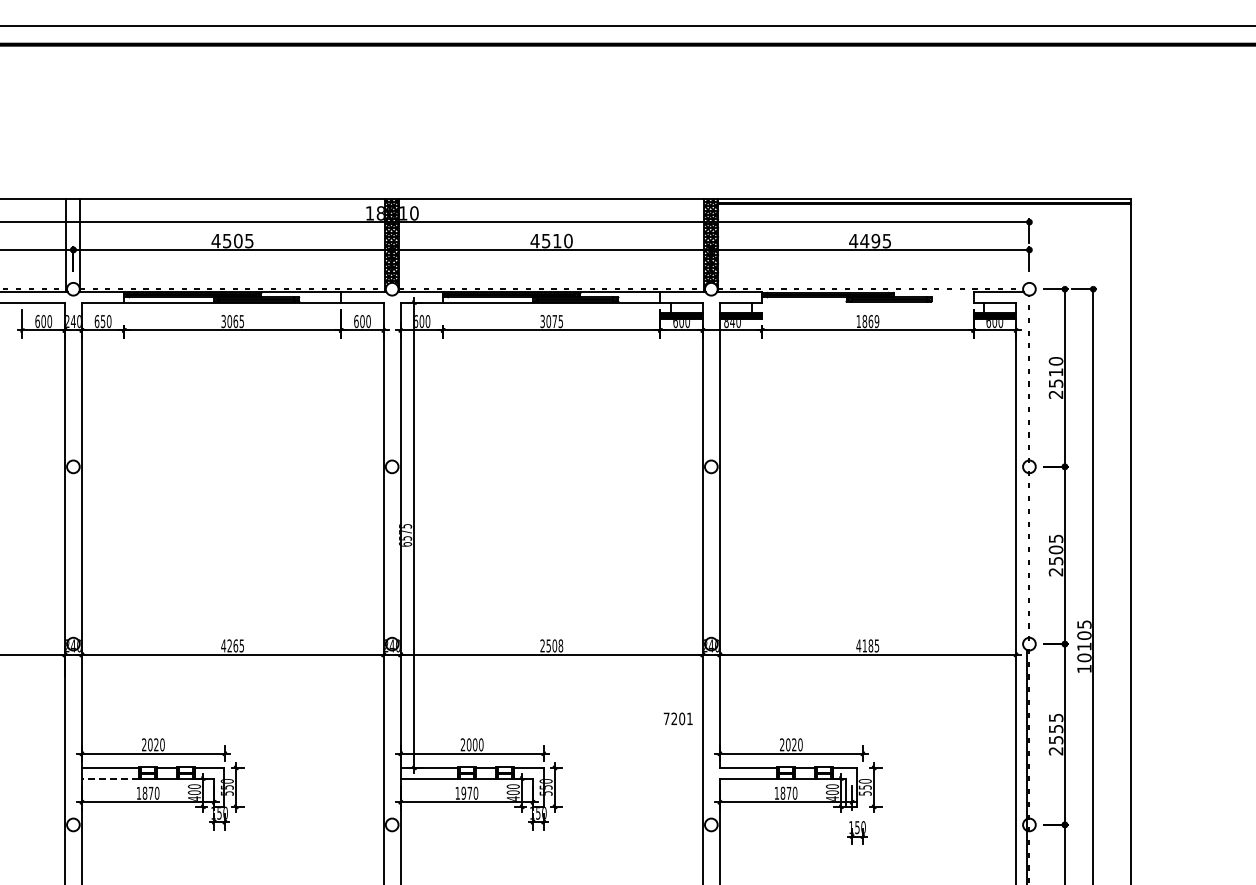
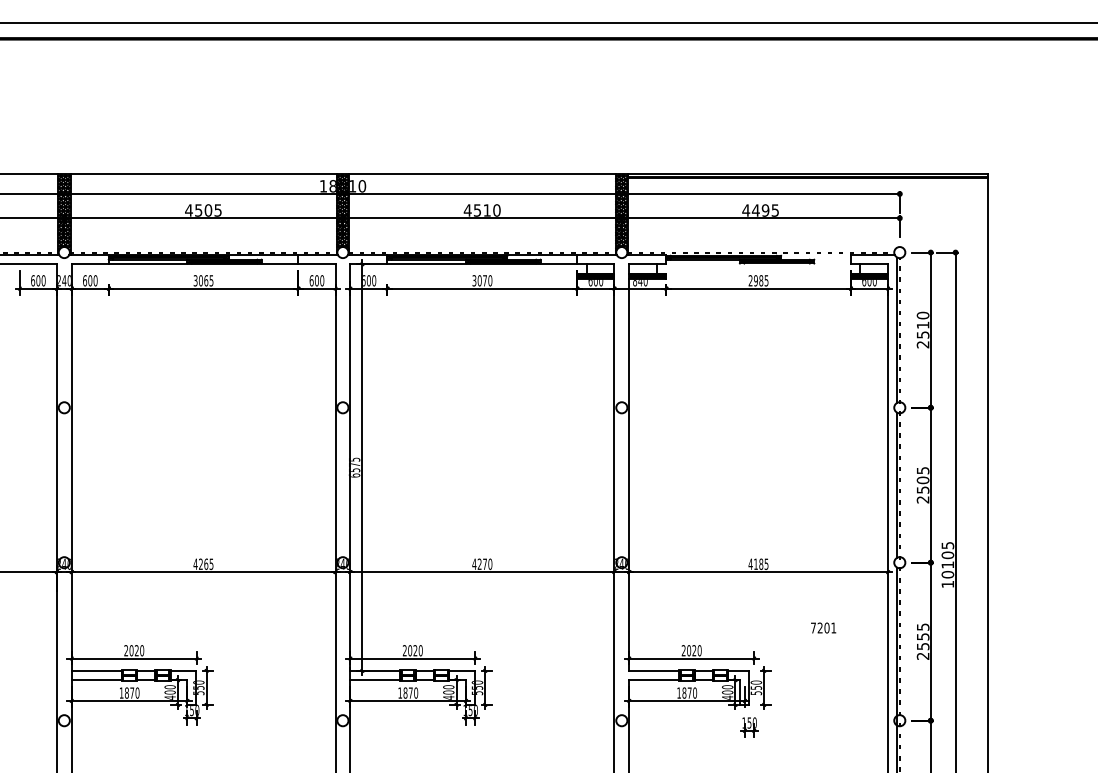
hatch: (73, 243) -> (64, 212), added
text: (102, 321) -> (89, 280), 650 -> 600
text: (560, 321) -> (490, 280), 3075 -> 3070
text: (867, 321) -> (758, 280), 1869 -> 2985
line: (1026, 377) -> (897, 329), added
line: (1026, 555) -> (897, 485), added
text: (551, 645) -> (482, 563), 2508 -> 4270
text: (677, 718) -> (822, 627), moved
text: (474, 744) -> (414, 650), 2000 -> 2020
line: (110, 778) -> (96, 680), dashed -> solid
text: (463, 793) -> (405, 693), 1970 -> 1870

